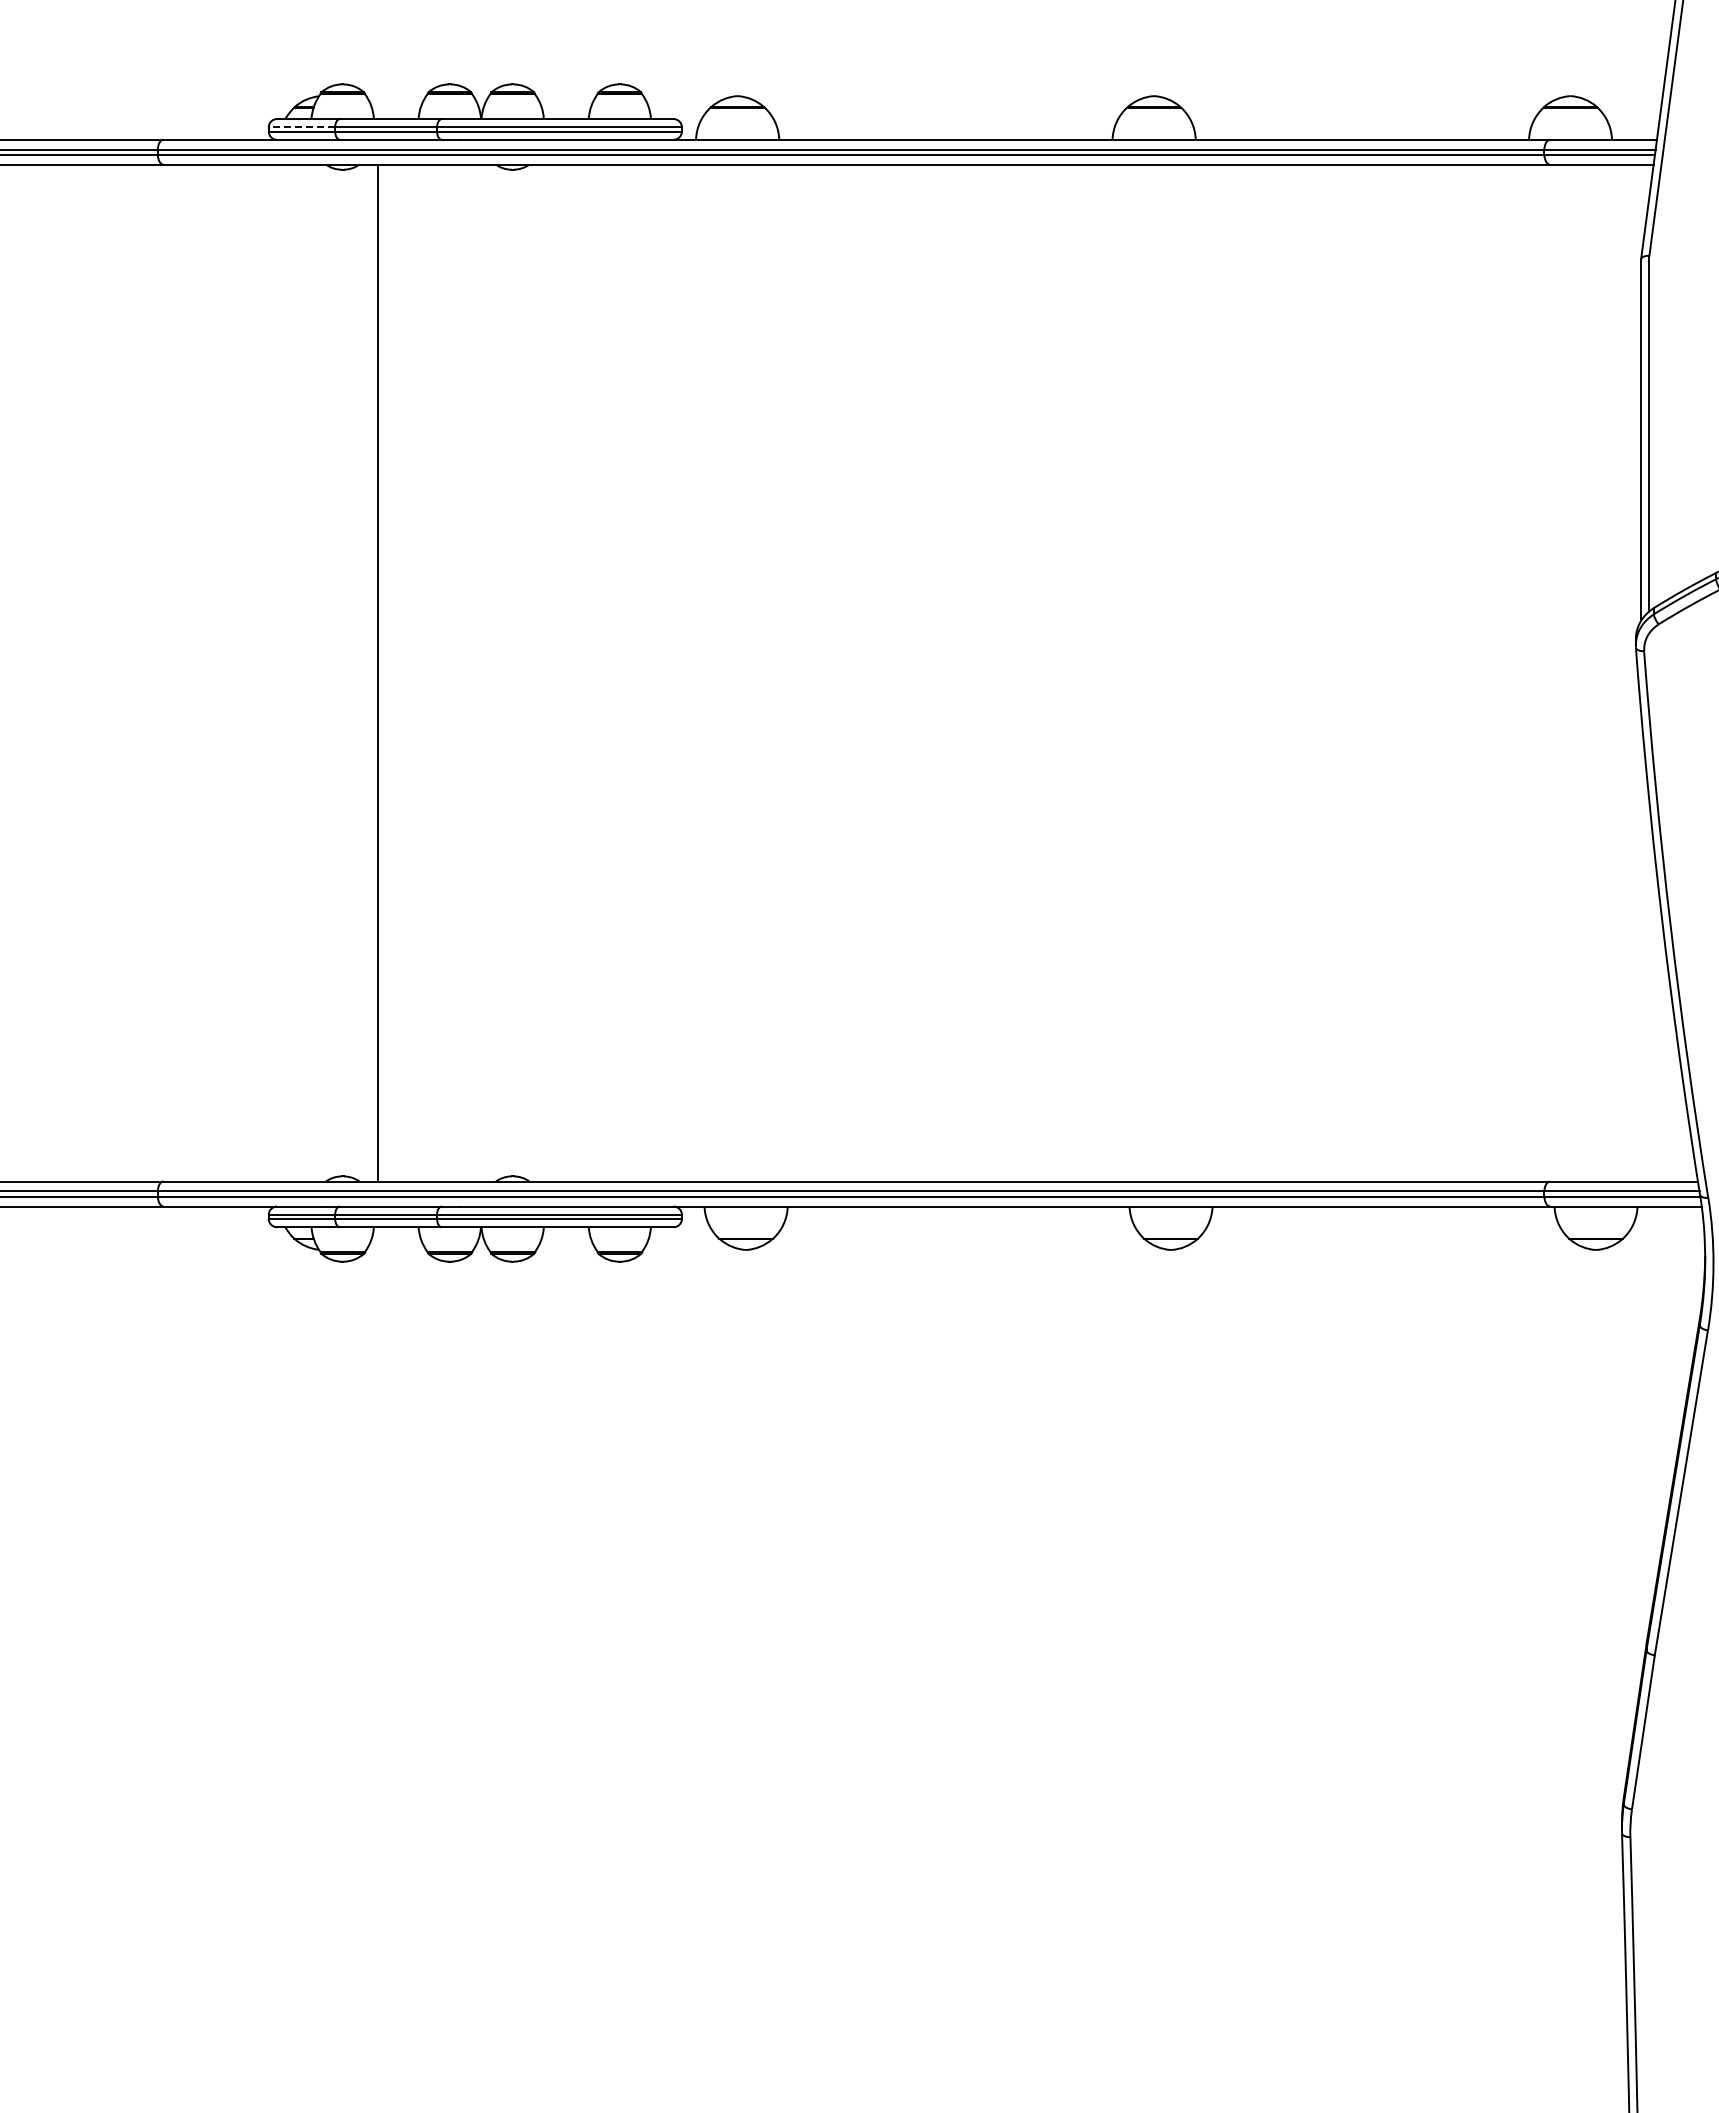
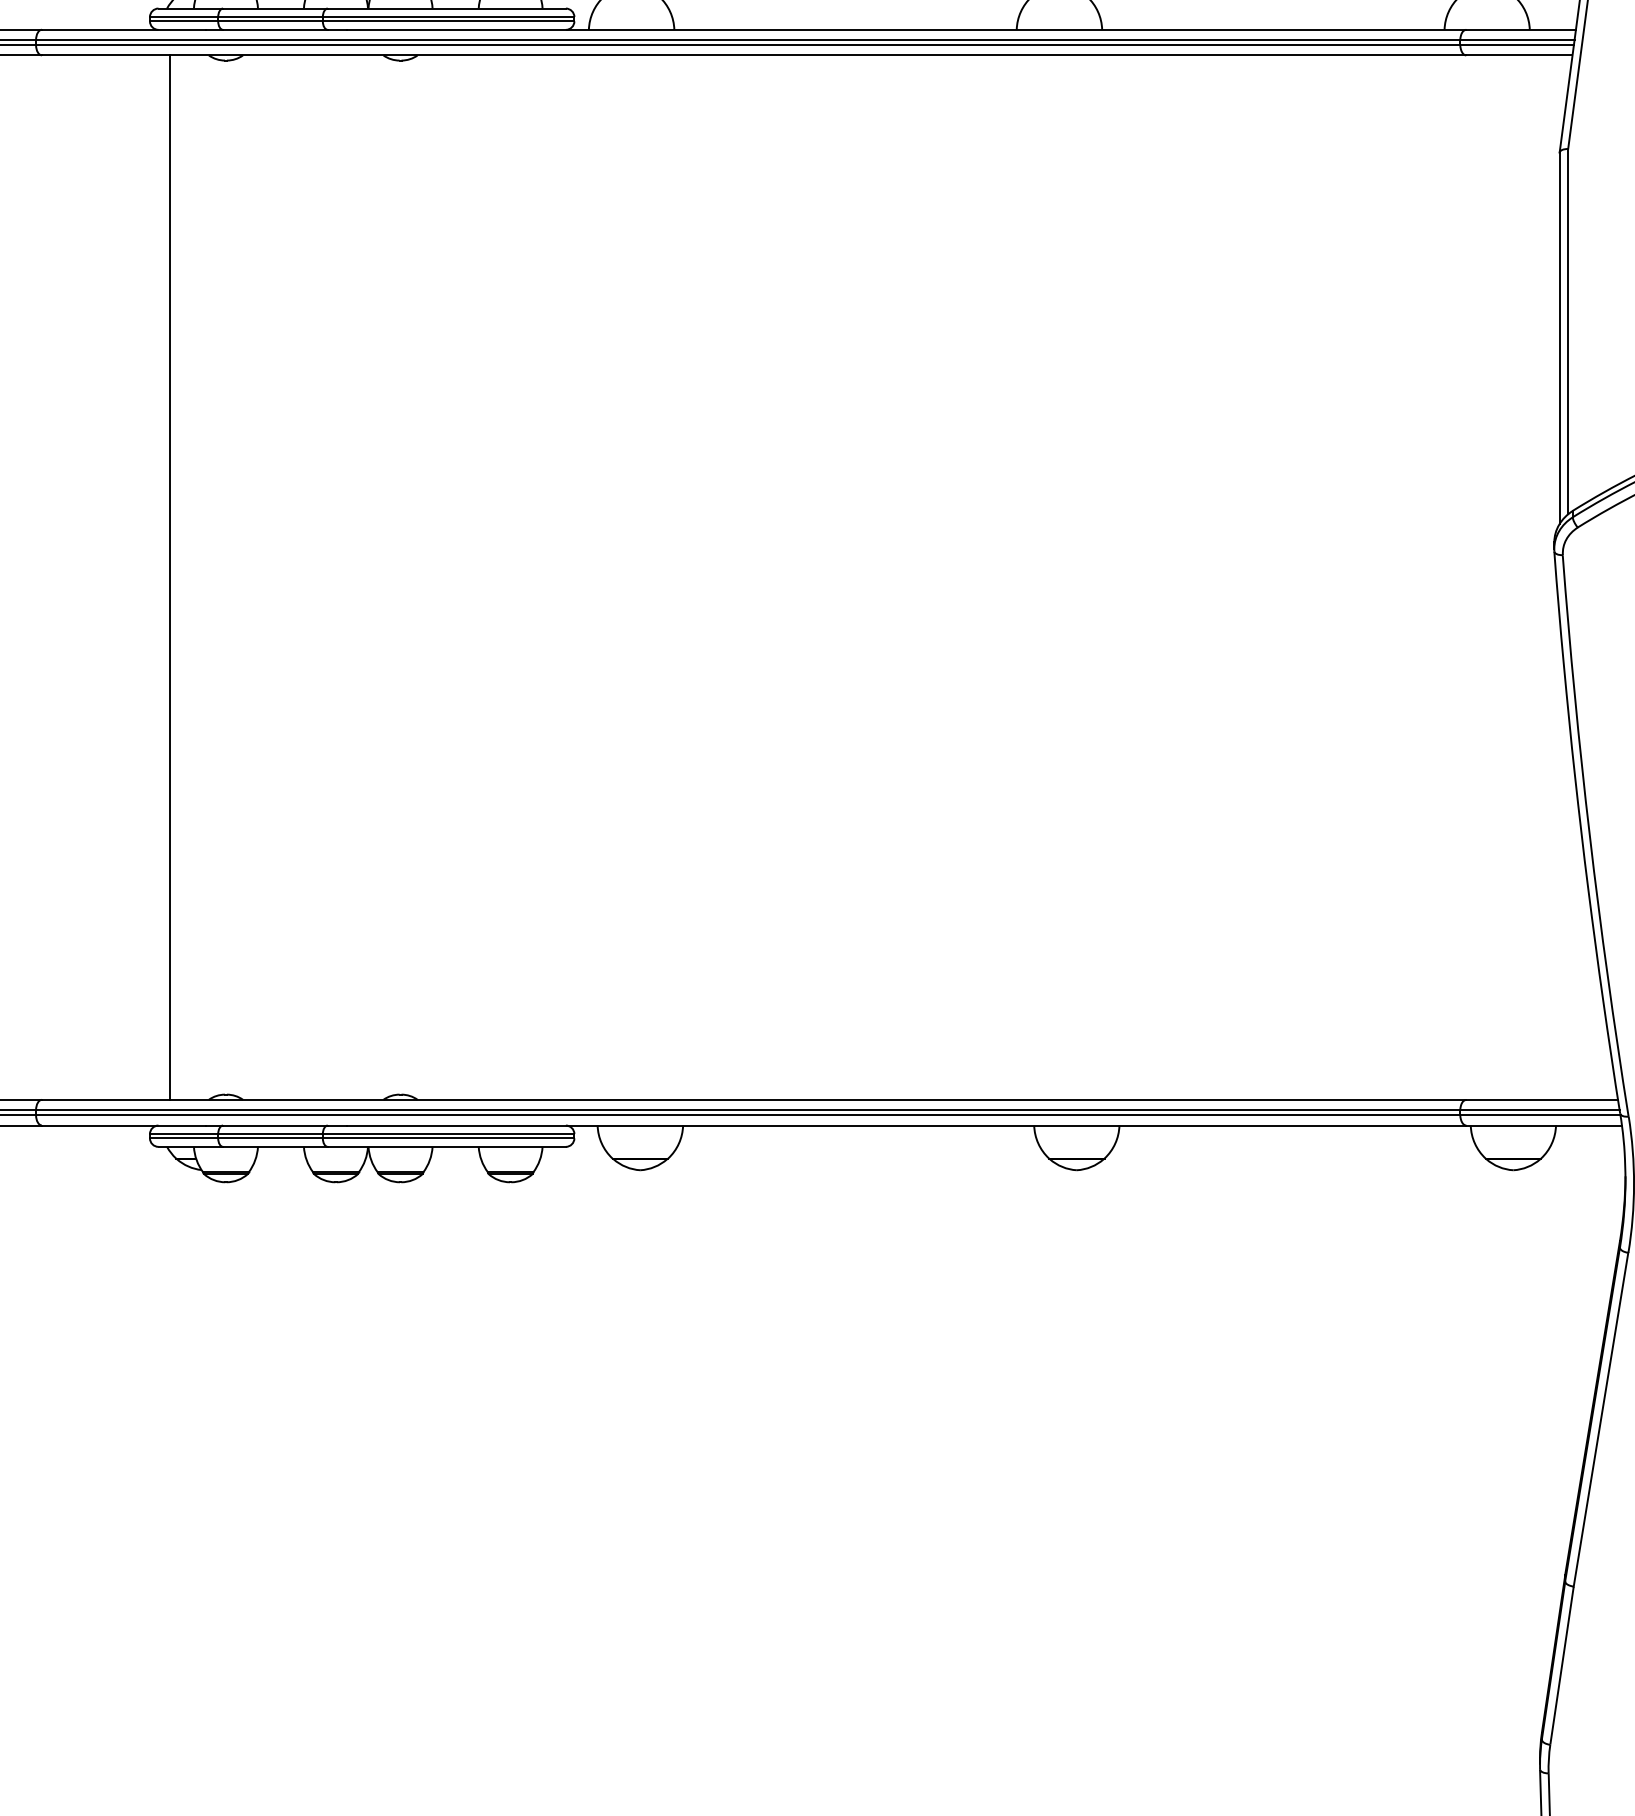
line: (301, 127) -> (183, 17), dashed -> solid
line: (378, 672) -> (170, 577), moved

